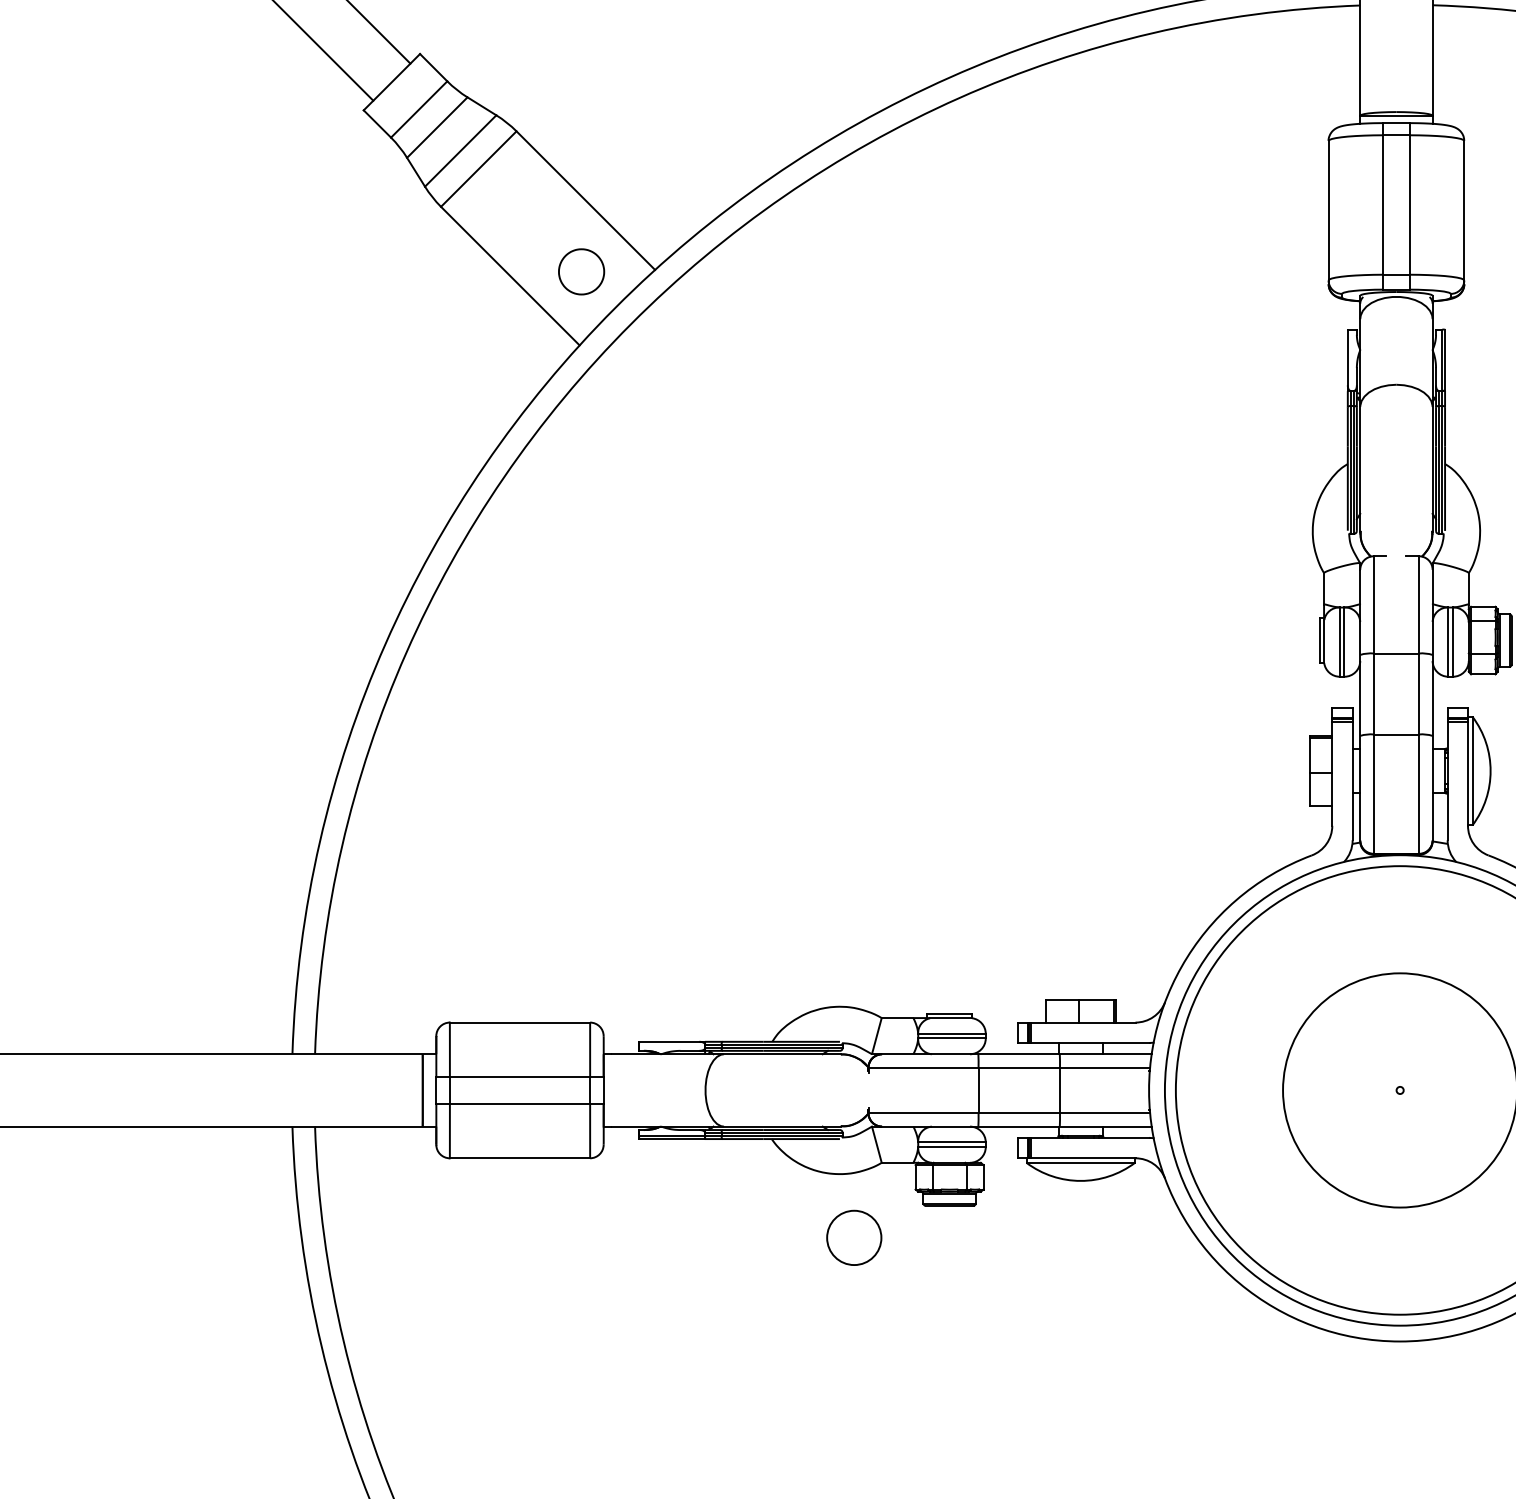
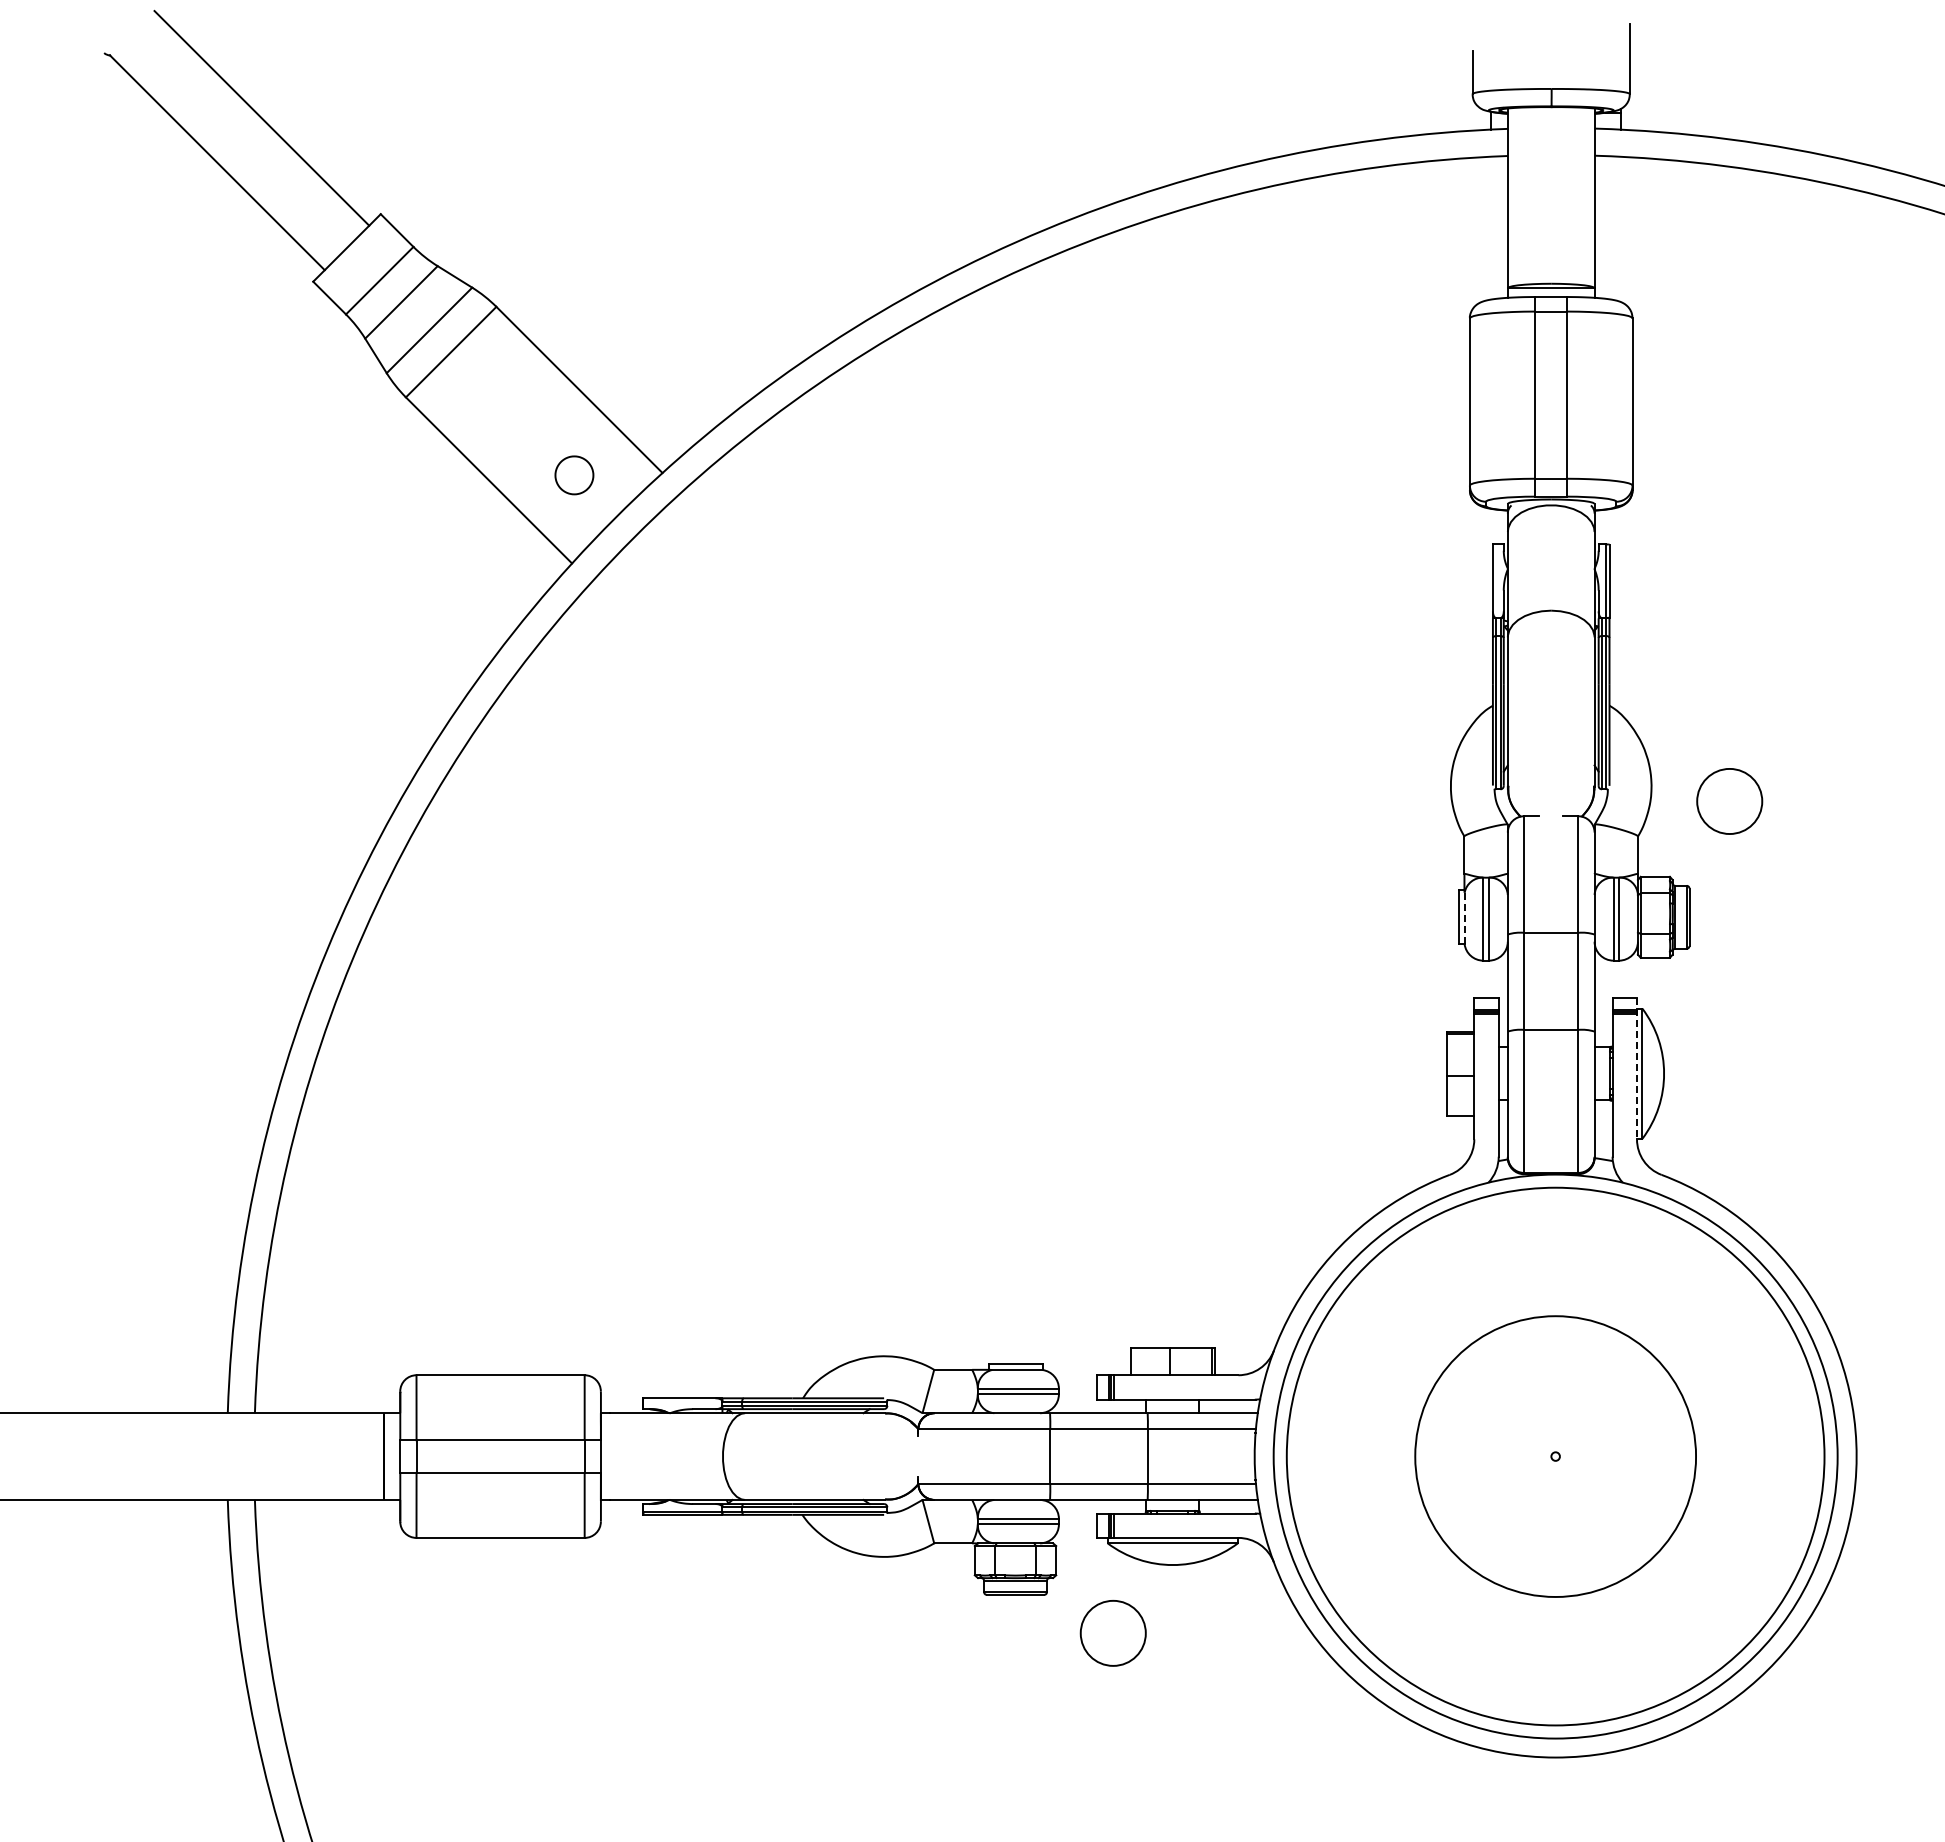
part: (581, 272) -> (574, 475), size x0.7
line: (1324, 641) -> (1464, 918), solid -> dashed
line: (1468, 767) -> (1637, 1069), solid -> dashed
circle: (853, 1238) -> (1112, 1633), moved

